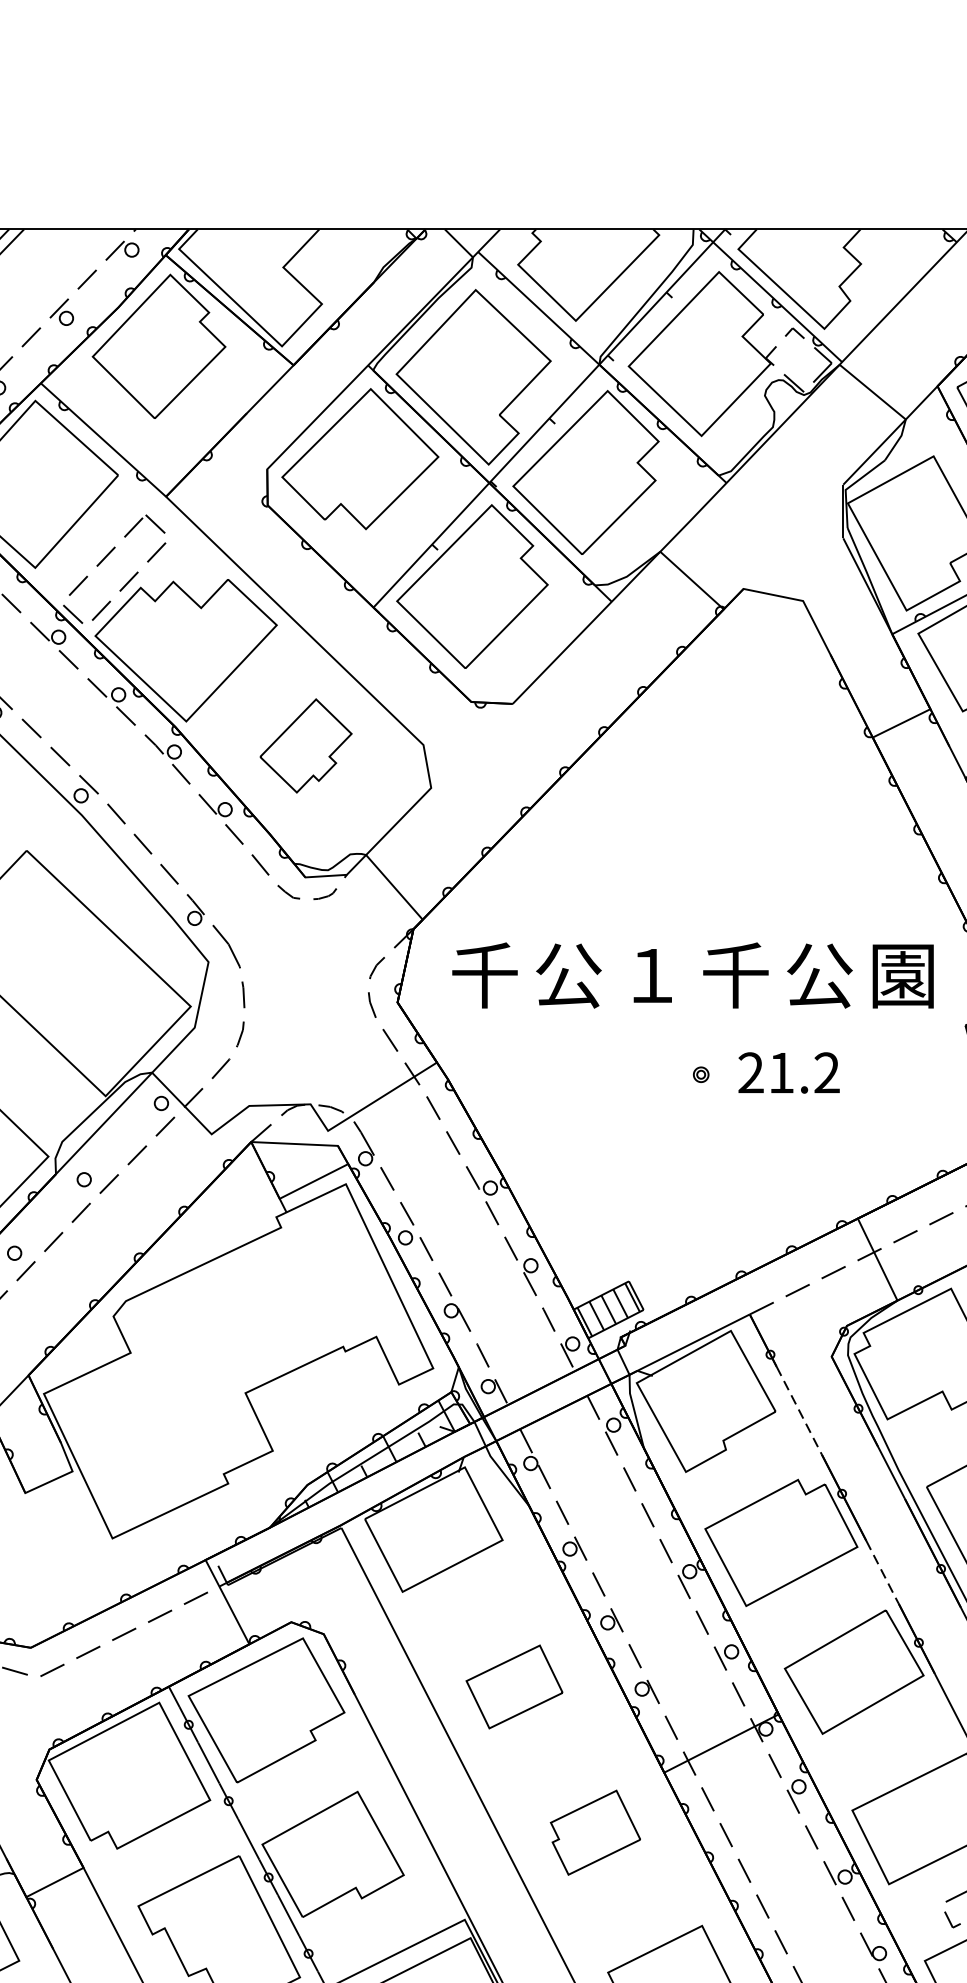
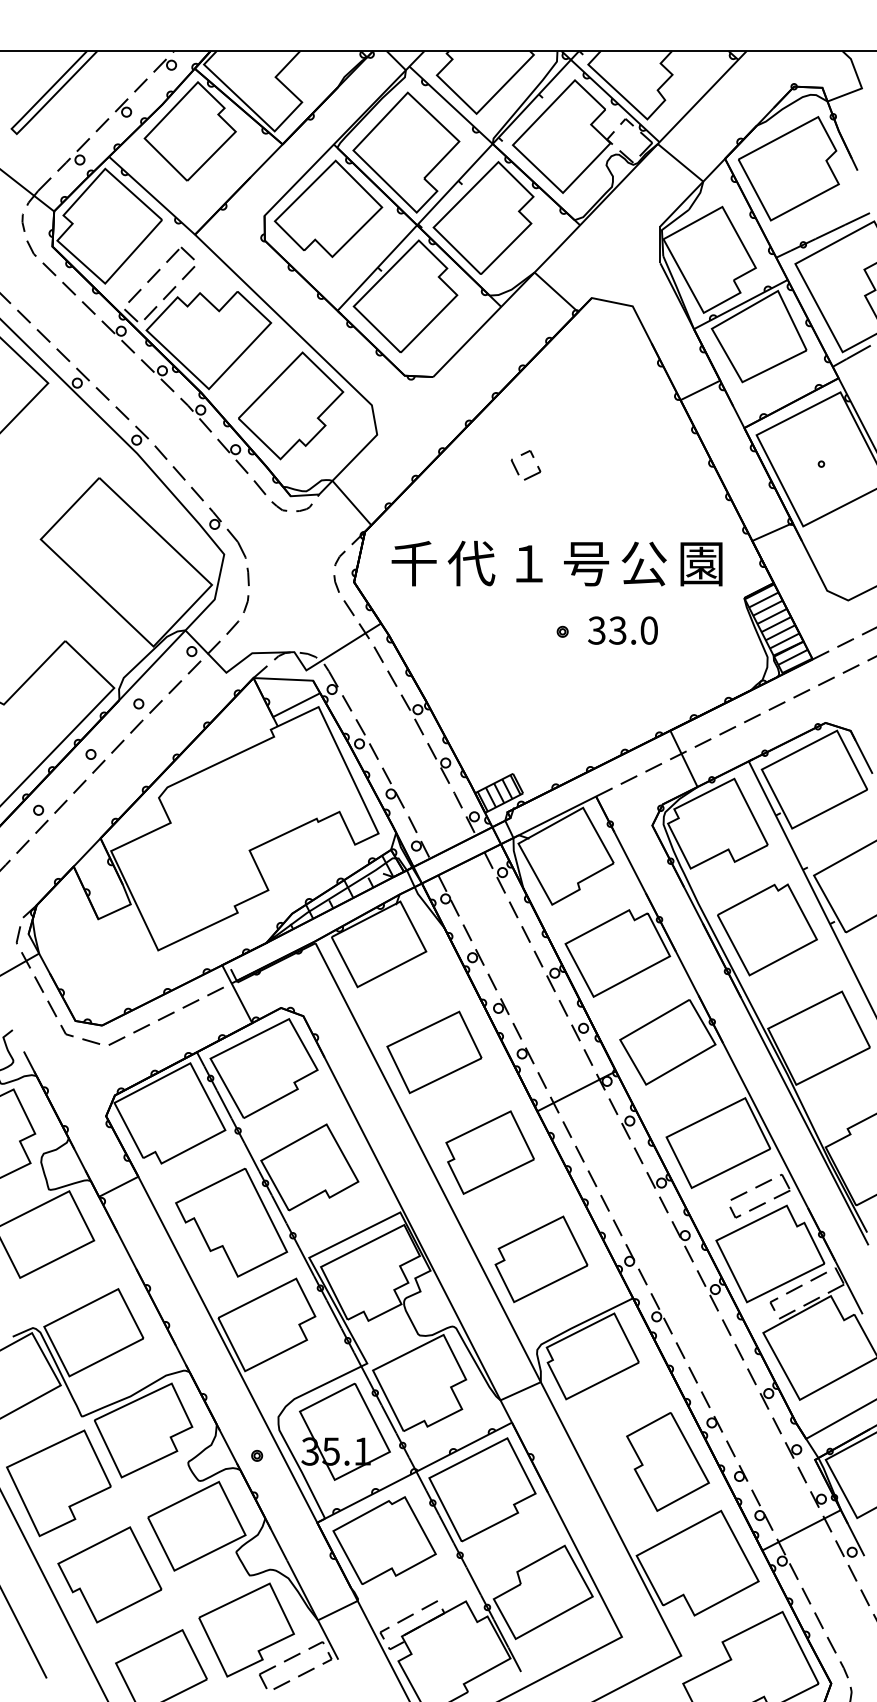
part: (306, 745) -> (291, 405), size x1.67
part: (635, 838) -> (517, 469), added
text: (568, 975) -> (471, 563), 公 -> 代
text: (735, 975) -> (586, 563), 千 -> 号
text: (788, 1072) -> (622, 630), 21.2 -> 33.0
line: (799, 1410) -> (630, 862), dashed -> solid
line: (882, 1573) -> (687, 974), dashed -> solid
part: (514, 1687) -> (434, 1052), size x1.43
part: (594, 1832) -> (489, 1152), size x1.43

